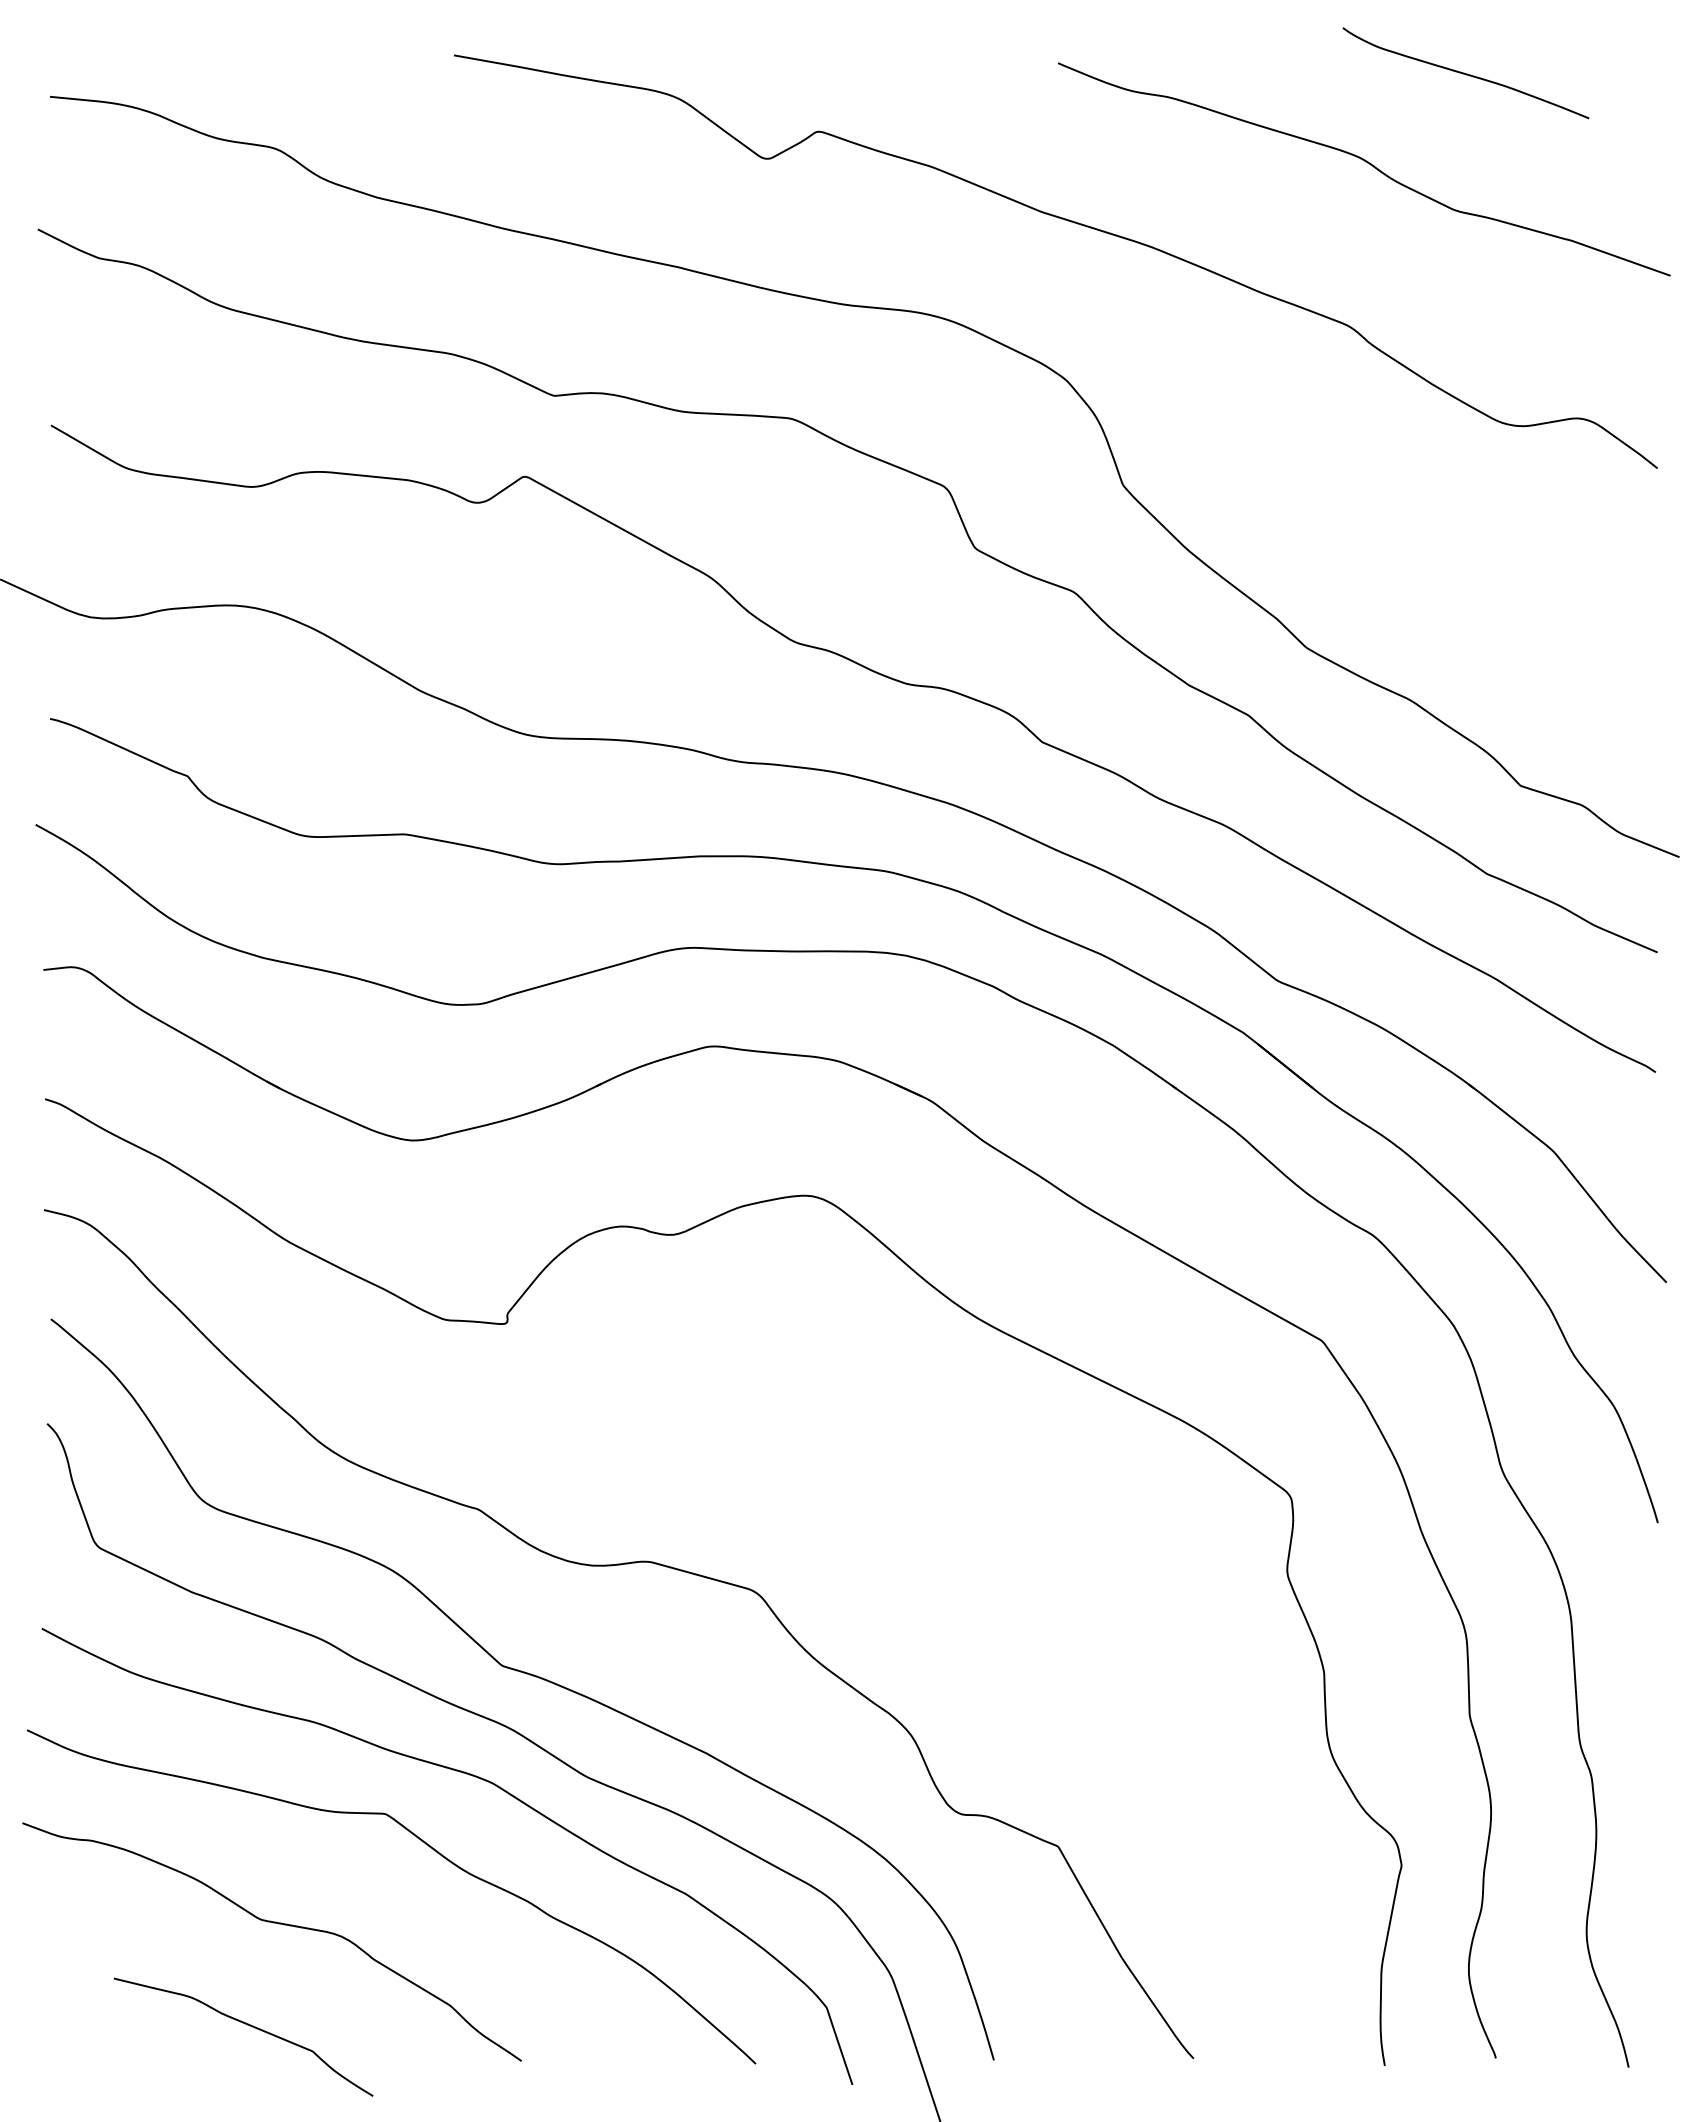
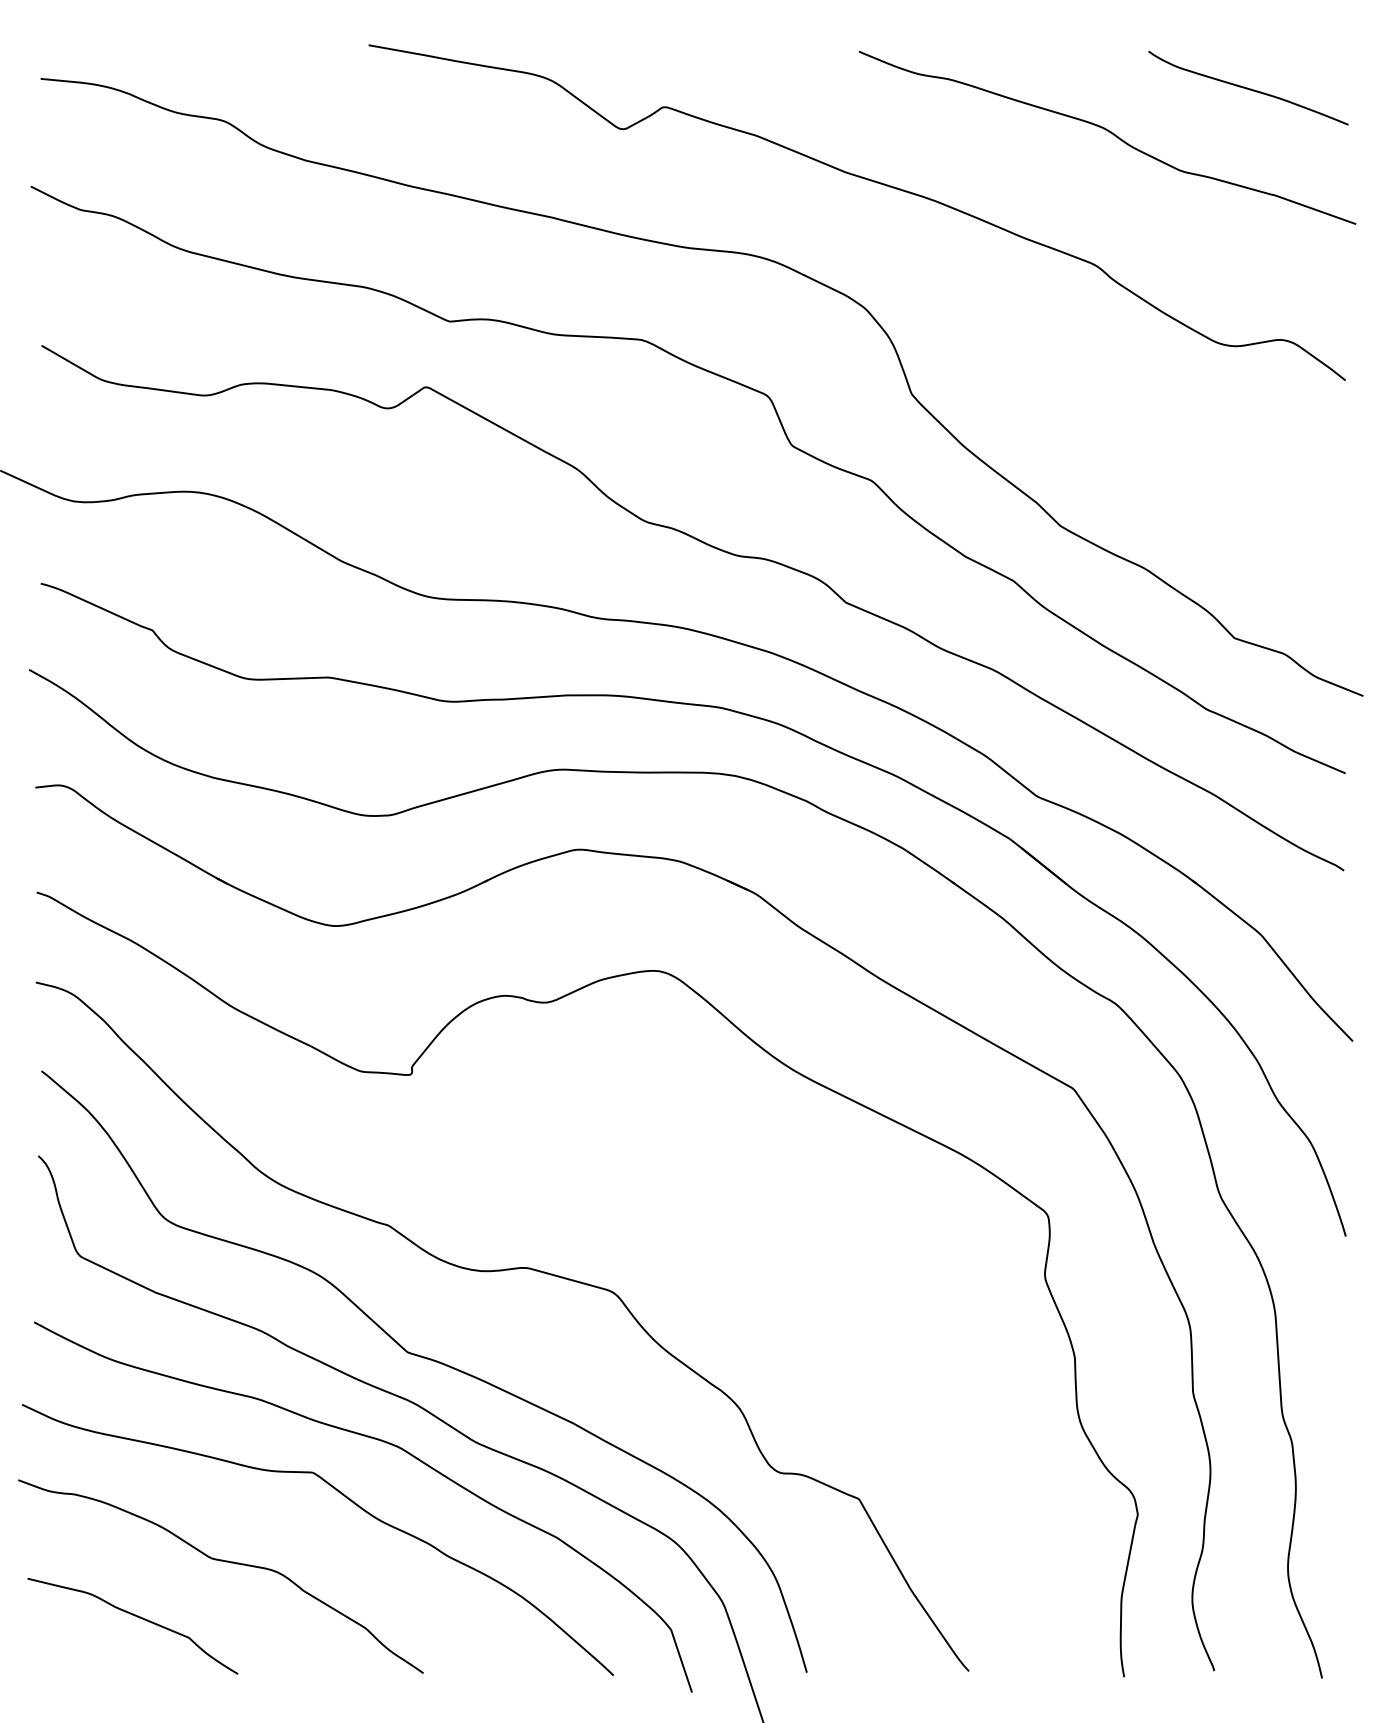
curve: (1465, 73) -> (1248, 88), moved
curve: (249, 2026) -> (137, 1617), moved

